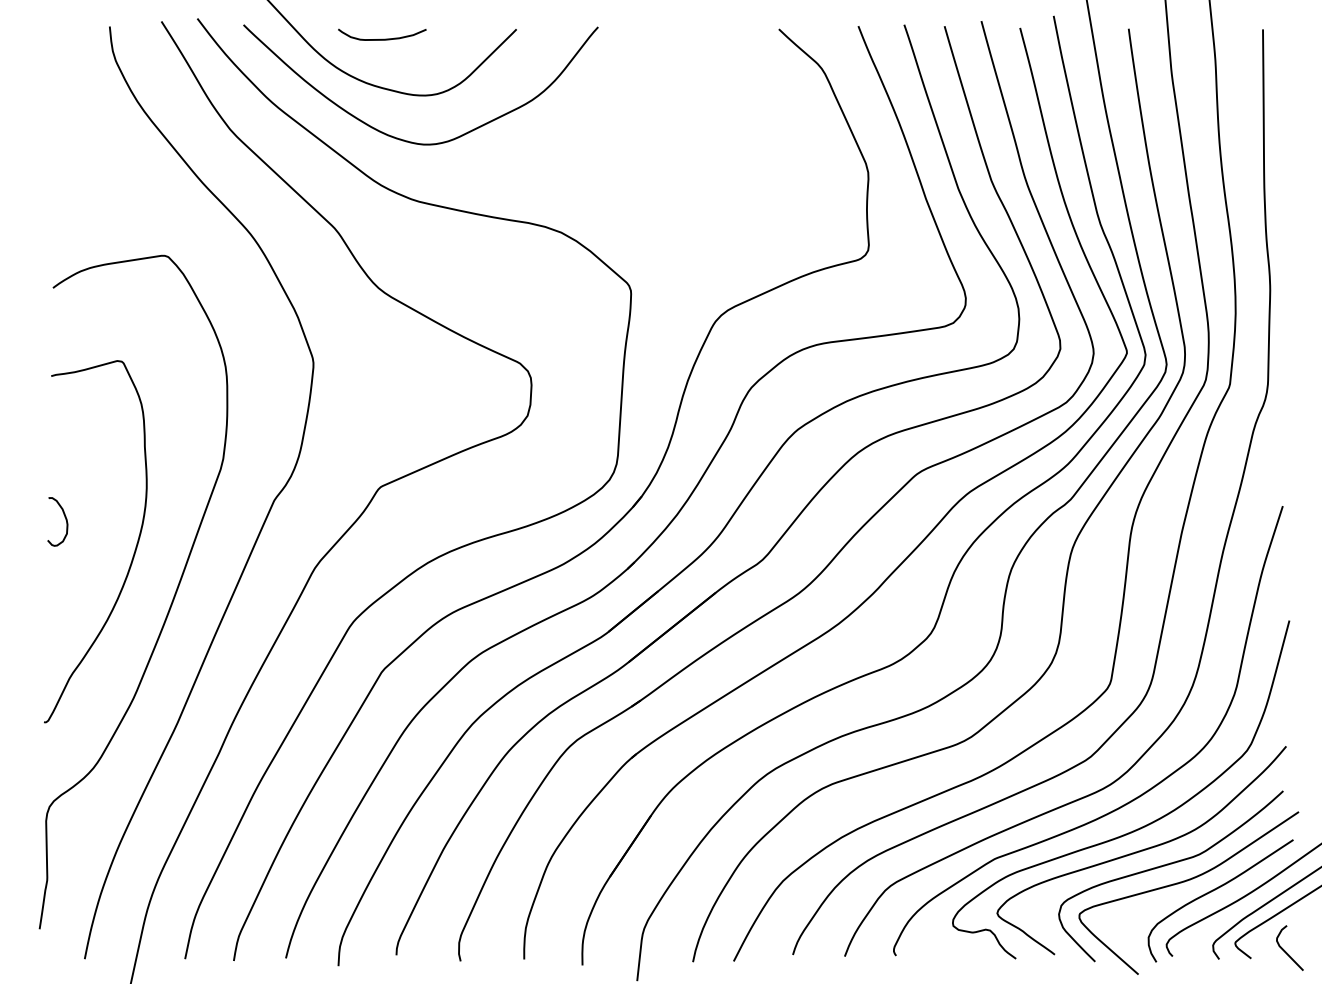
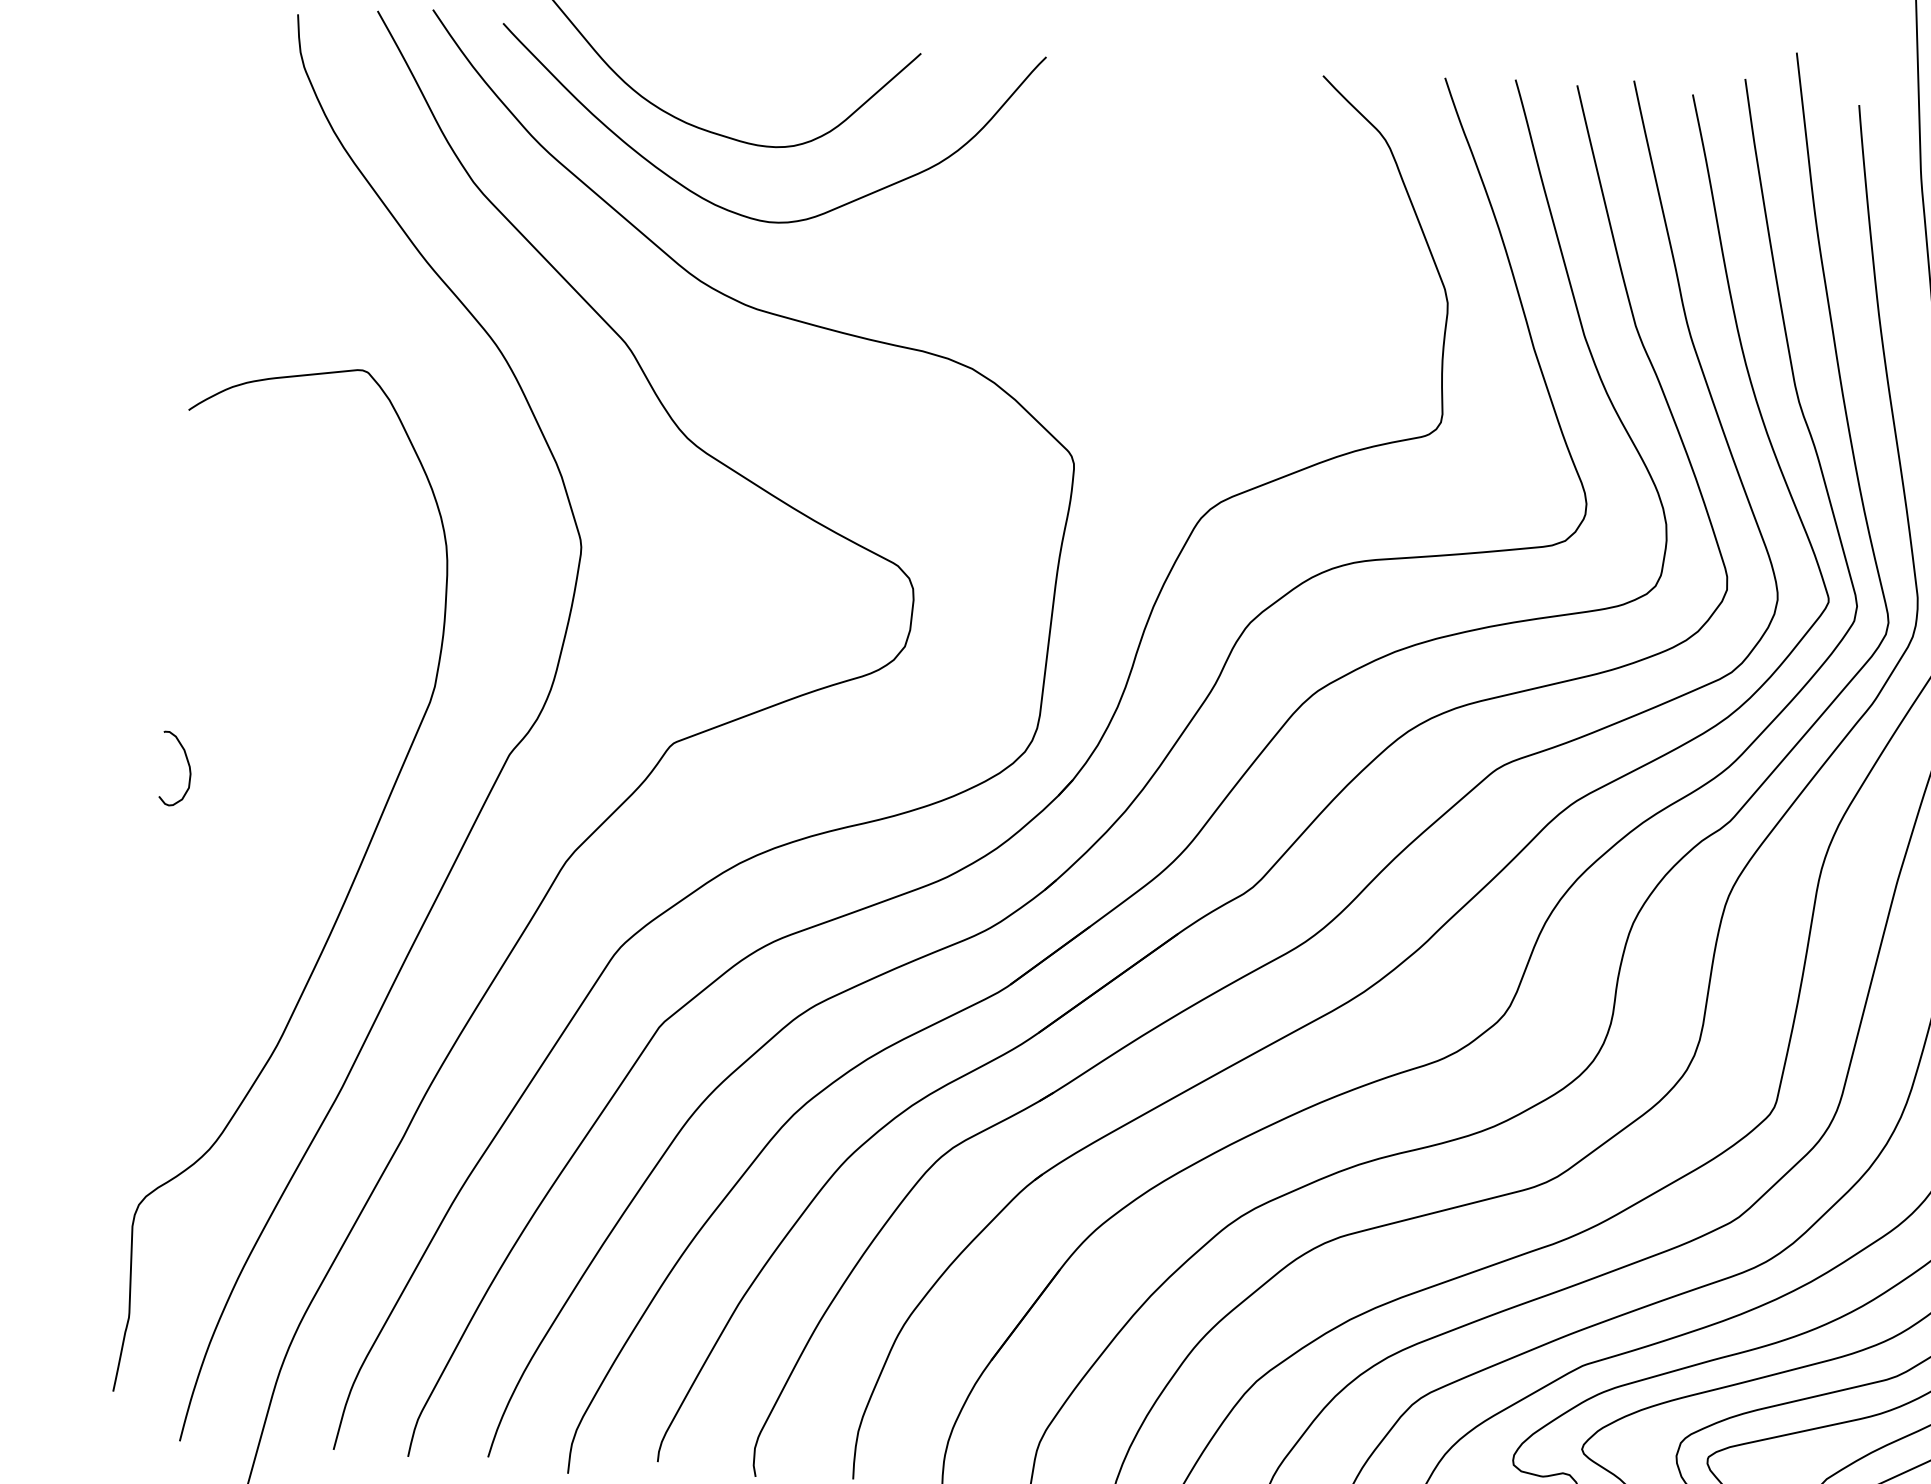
curve: (382, 38) -> (714, 56), removed
curve: (133, 553) -> (289, 823), removed

